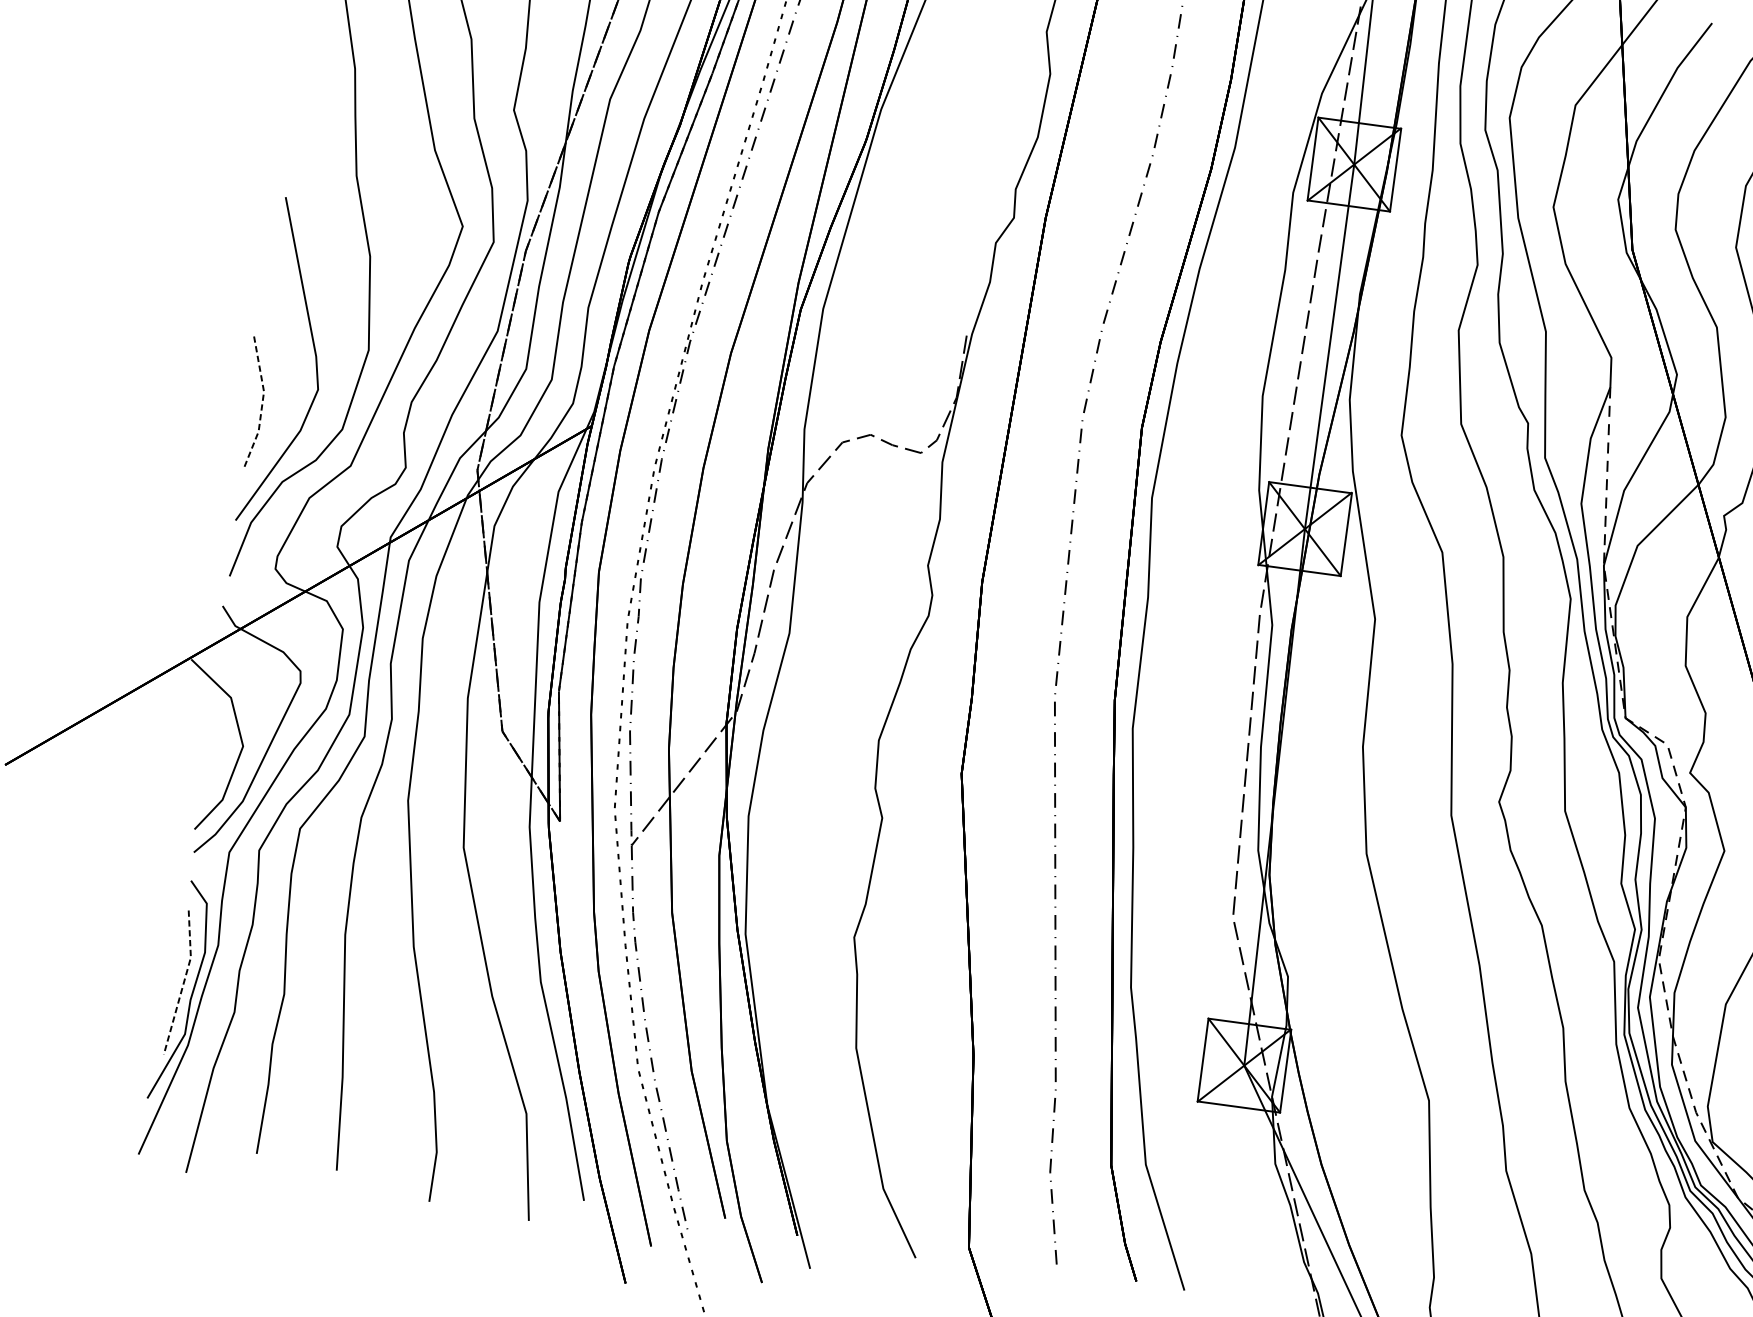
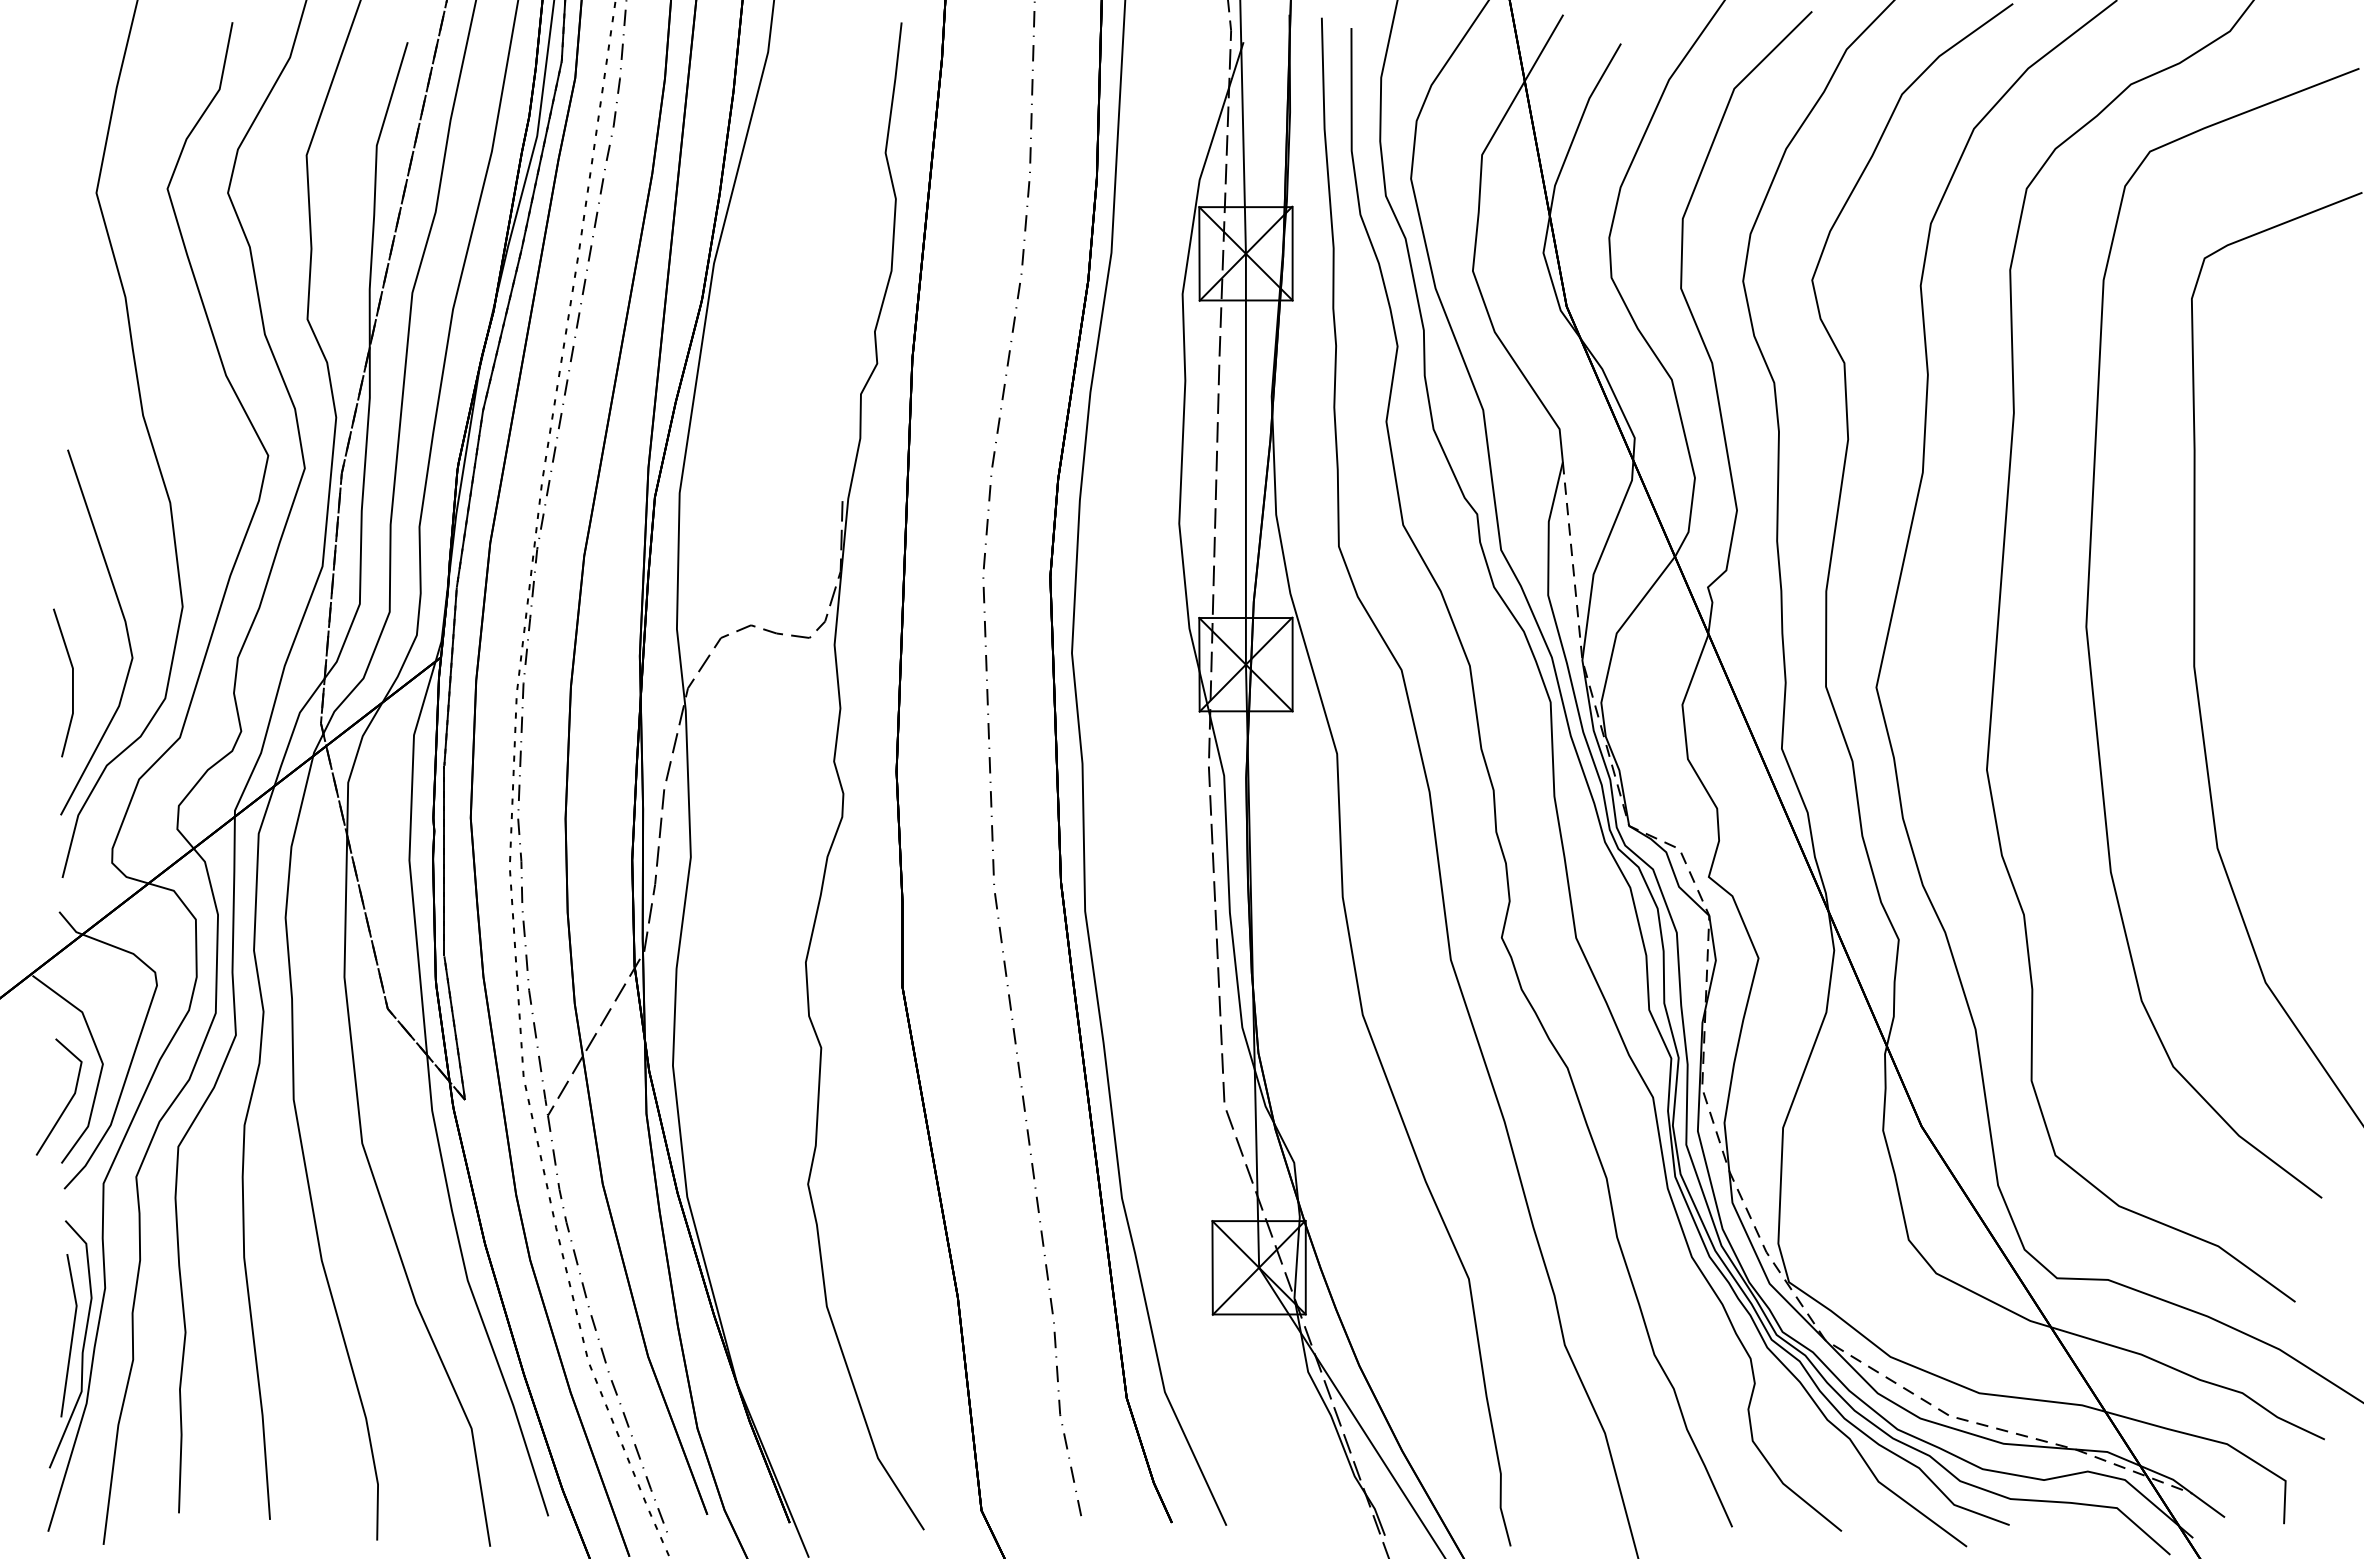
line: (261, 404) -> (72, 682), dashed -> solid
line: (208, 775) -> (68, 1101), added
line: (183, 983) -> (72, 1335), dashed -> solid

